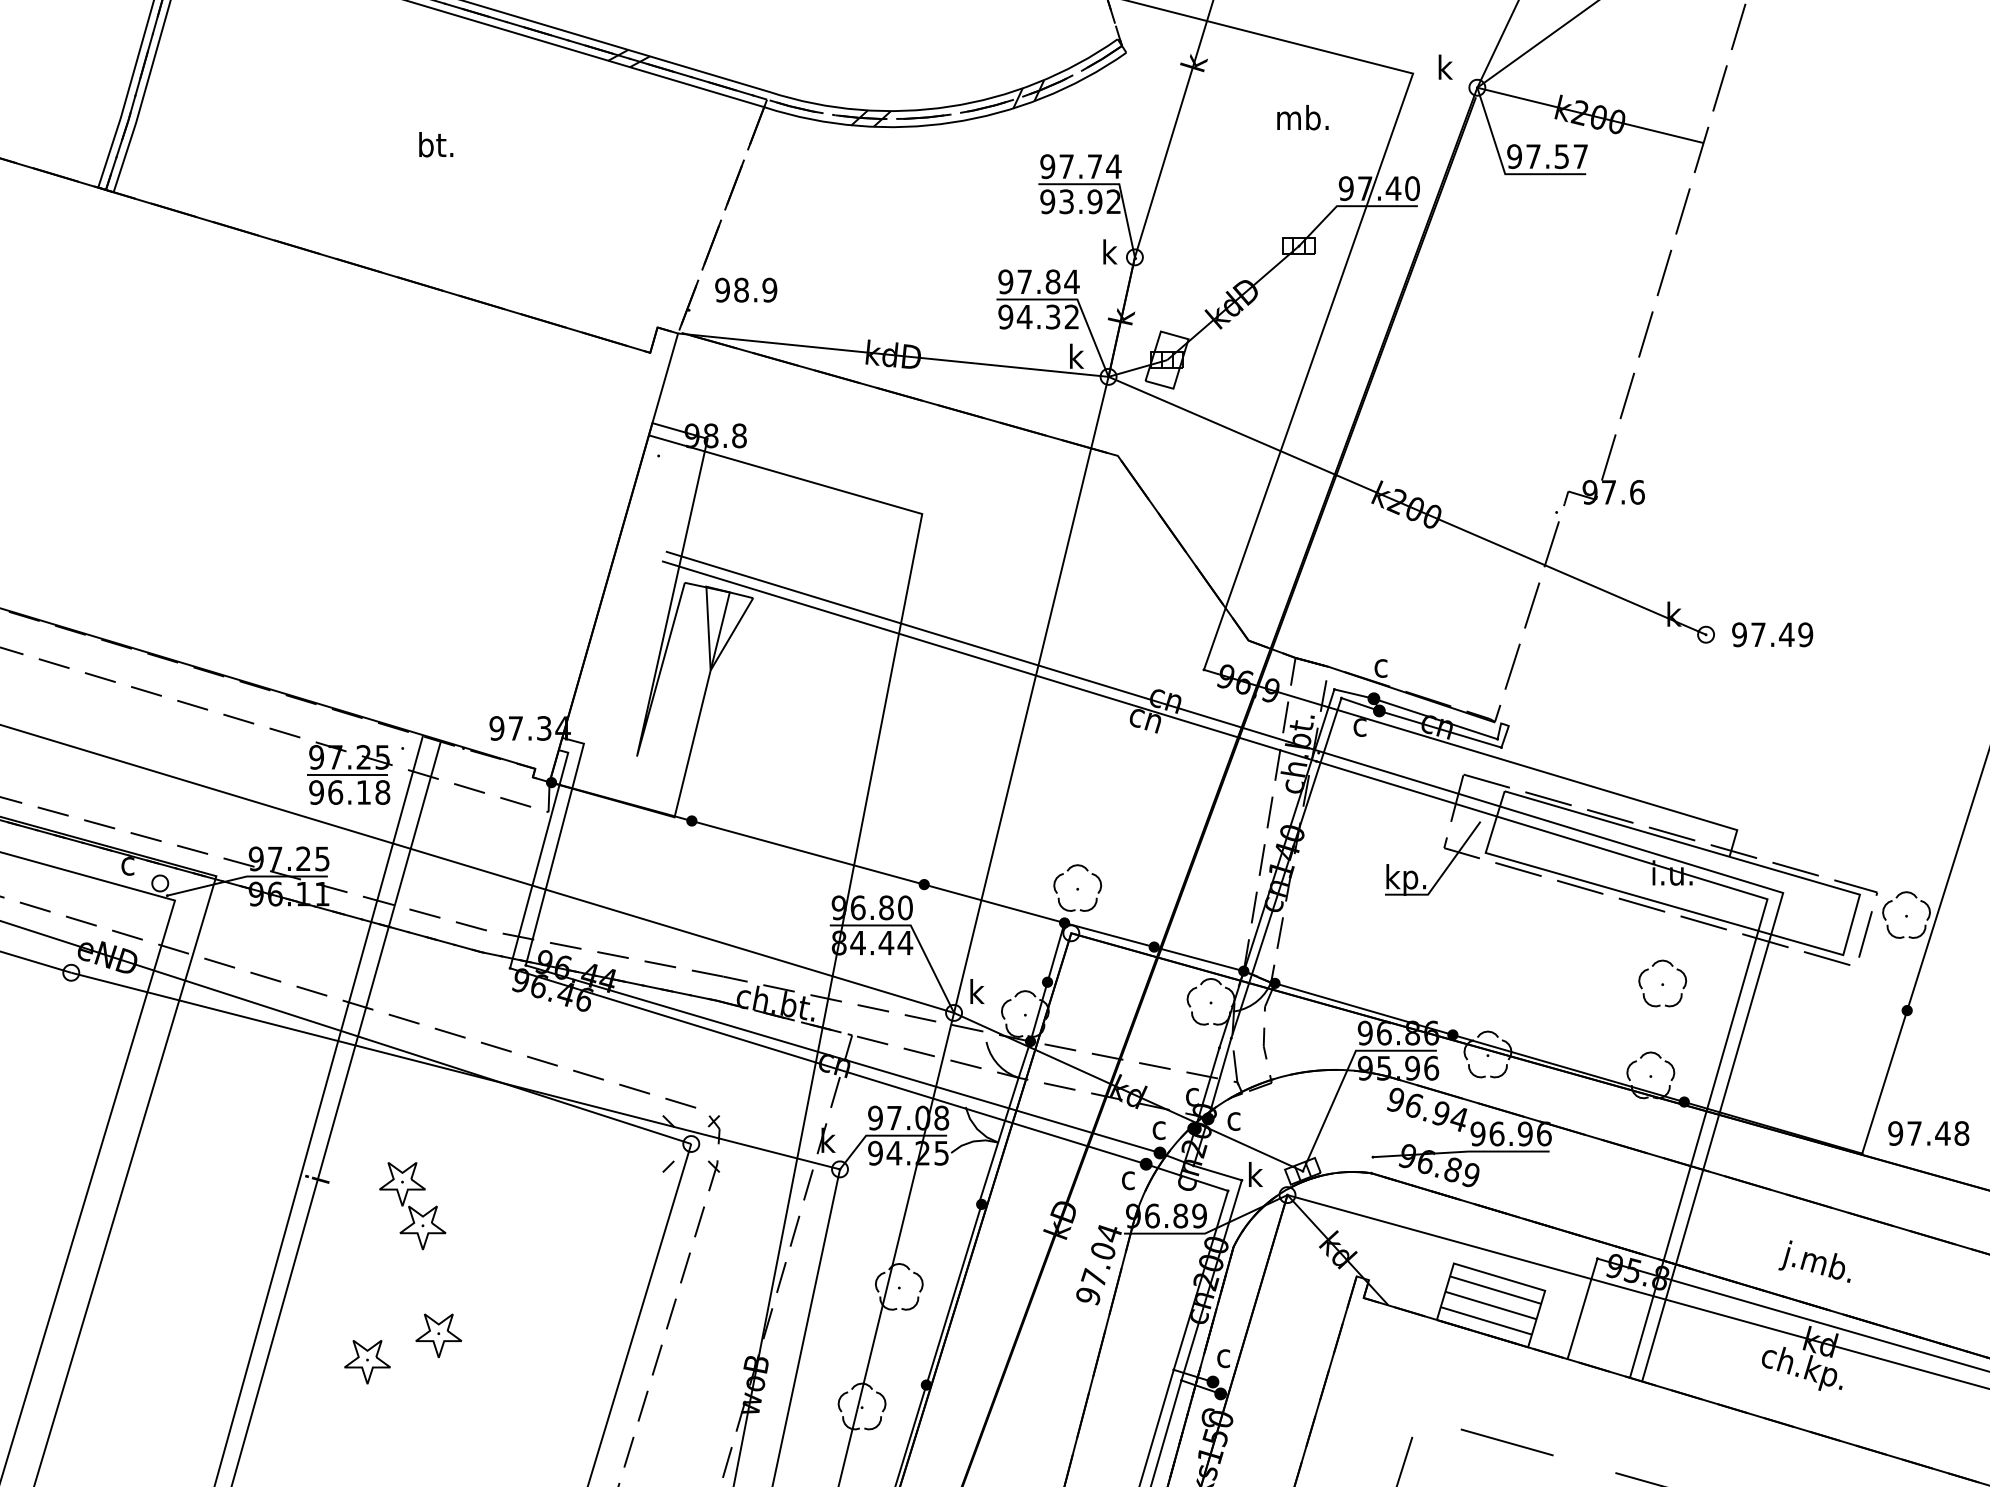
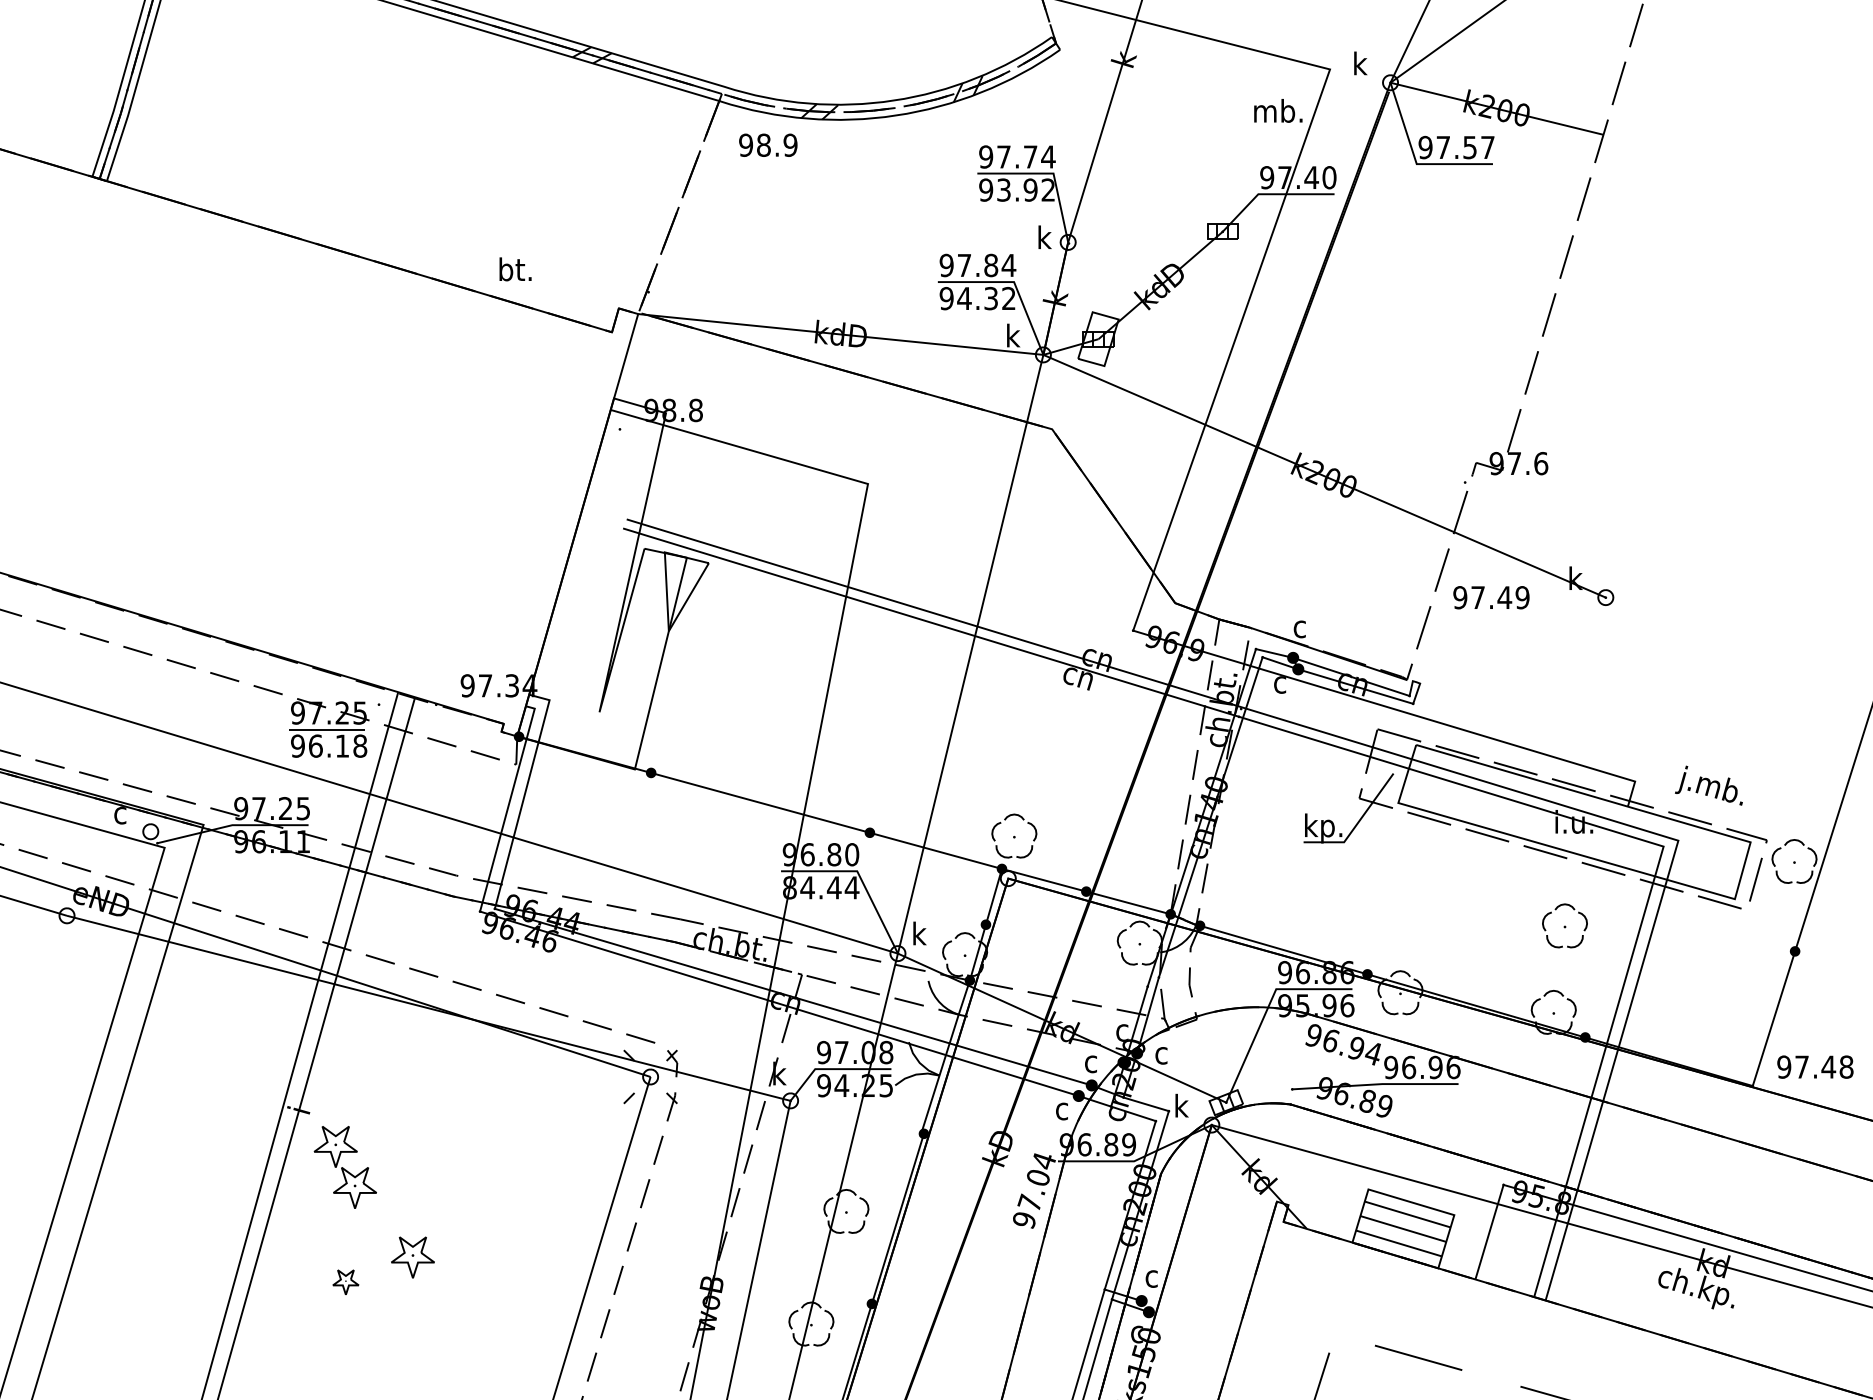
text: (1303, 117) -> (1278, 110), moved
text: (436, 144) -> (515, 269), moved
text: (746, 289) -> (768, 144), moved
text: (1772, 634) -> (1491, 597), moved
part: (411, 1206) -> (344, 1167), moved
text: (1814, 1261) -> (1708, 785), moved
part: (367, 1362) -> (345, 1282), size x0.6

